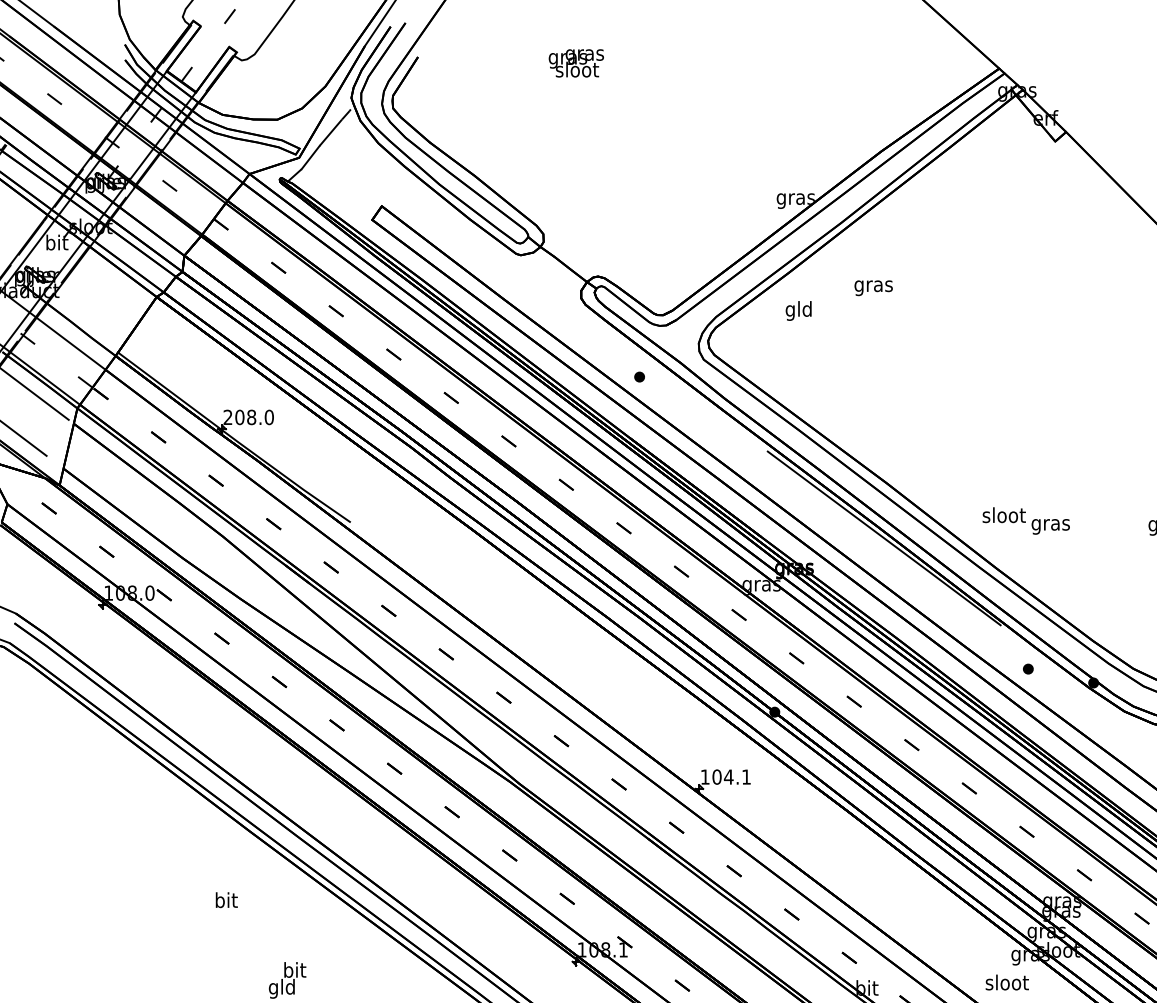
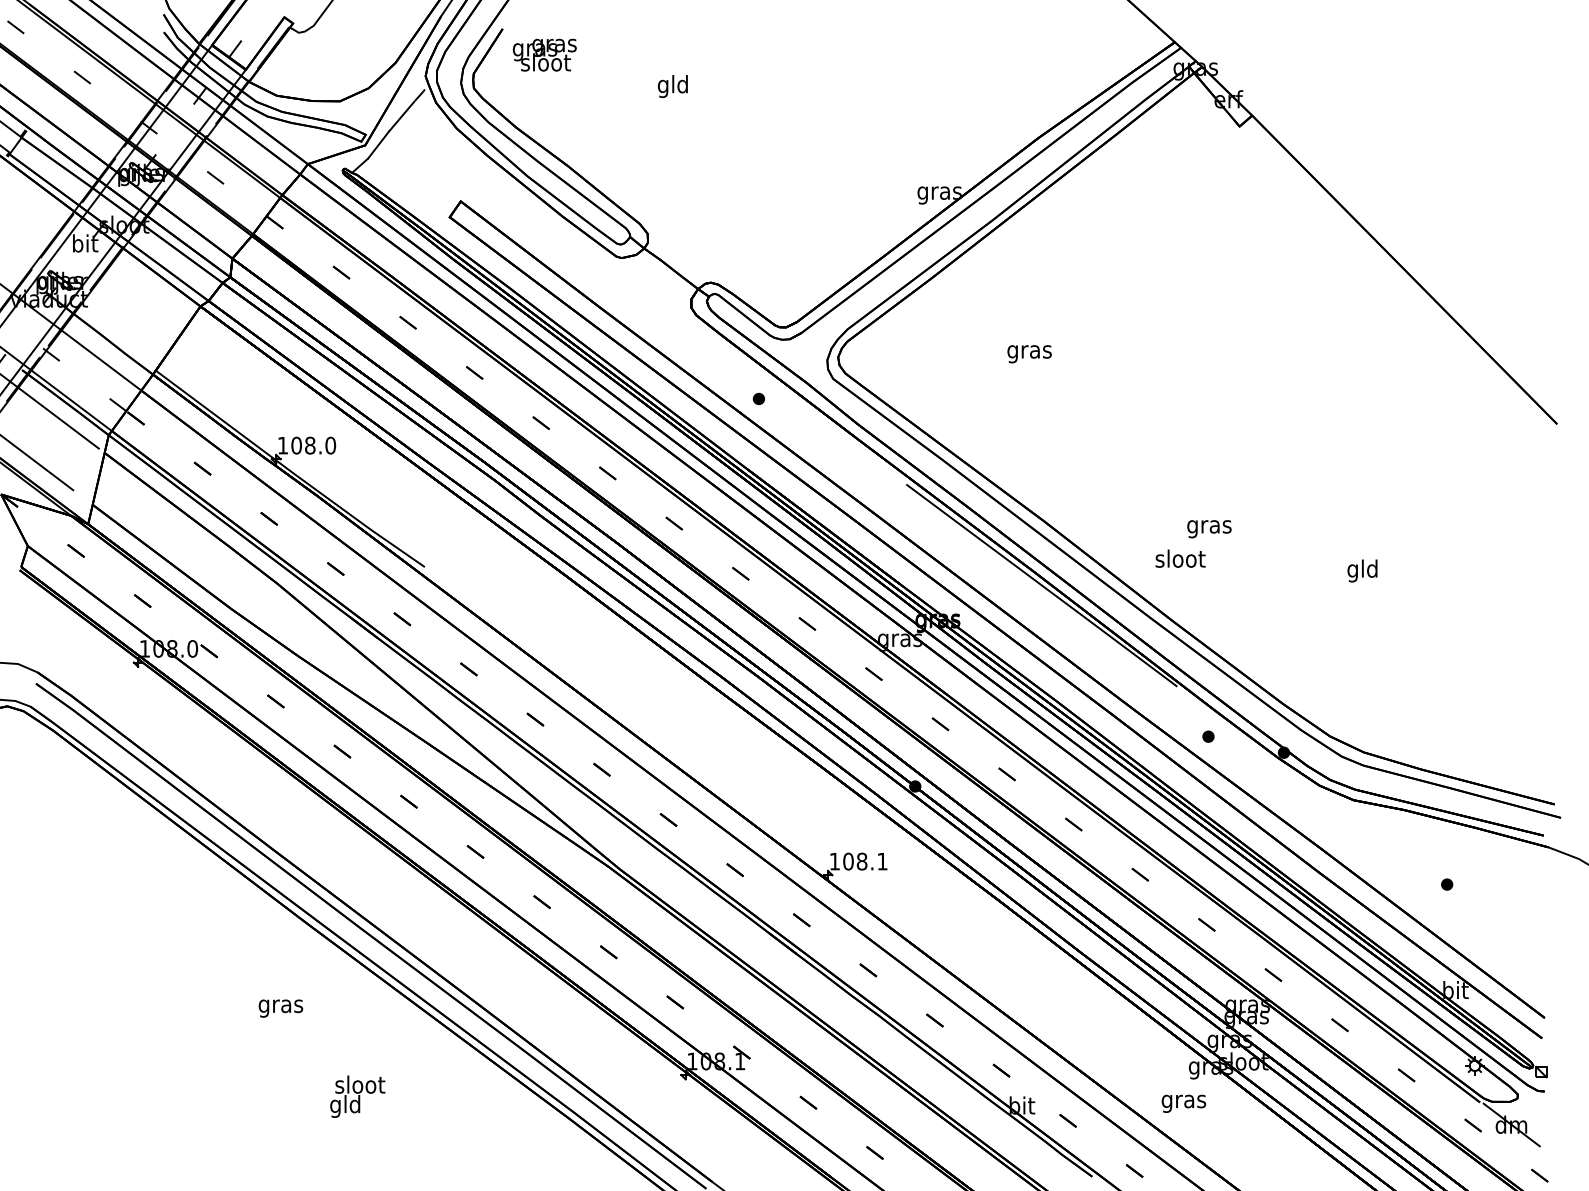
text: (576, 62) -> (544, 54), moved
text: (873, 288) -> (1029, 354), moved
text: (798, 310) -> (672, 86), moved
text: (227, 417) -> (282, 445), 208.0 -> 108.0
text: (1050, 527) -> (1209, 529), moved
text: (728, 777) -> (861, 861), 104.1 -> 108.1
text: (225, 901) -> (280, 1005), bit -> gras
text: (295, 969) -> (360, 1084), bit -> sloot
text: (1007, 984) -> (1184, 1101), sloot -> gras

